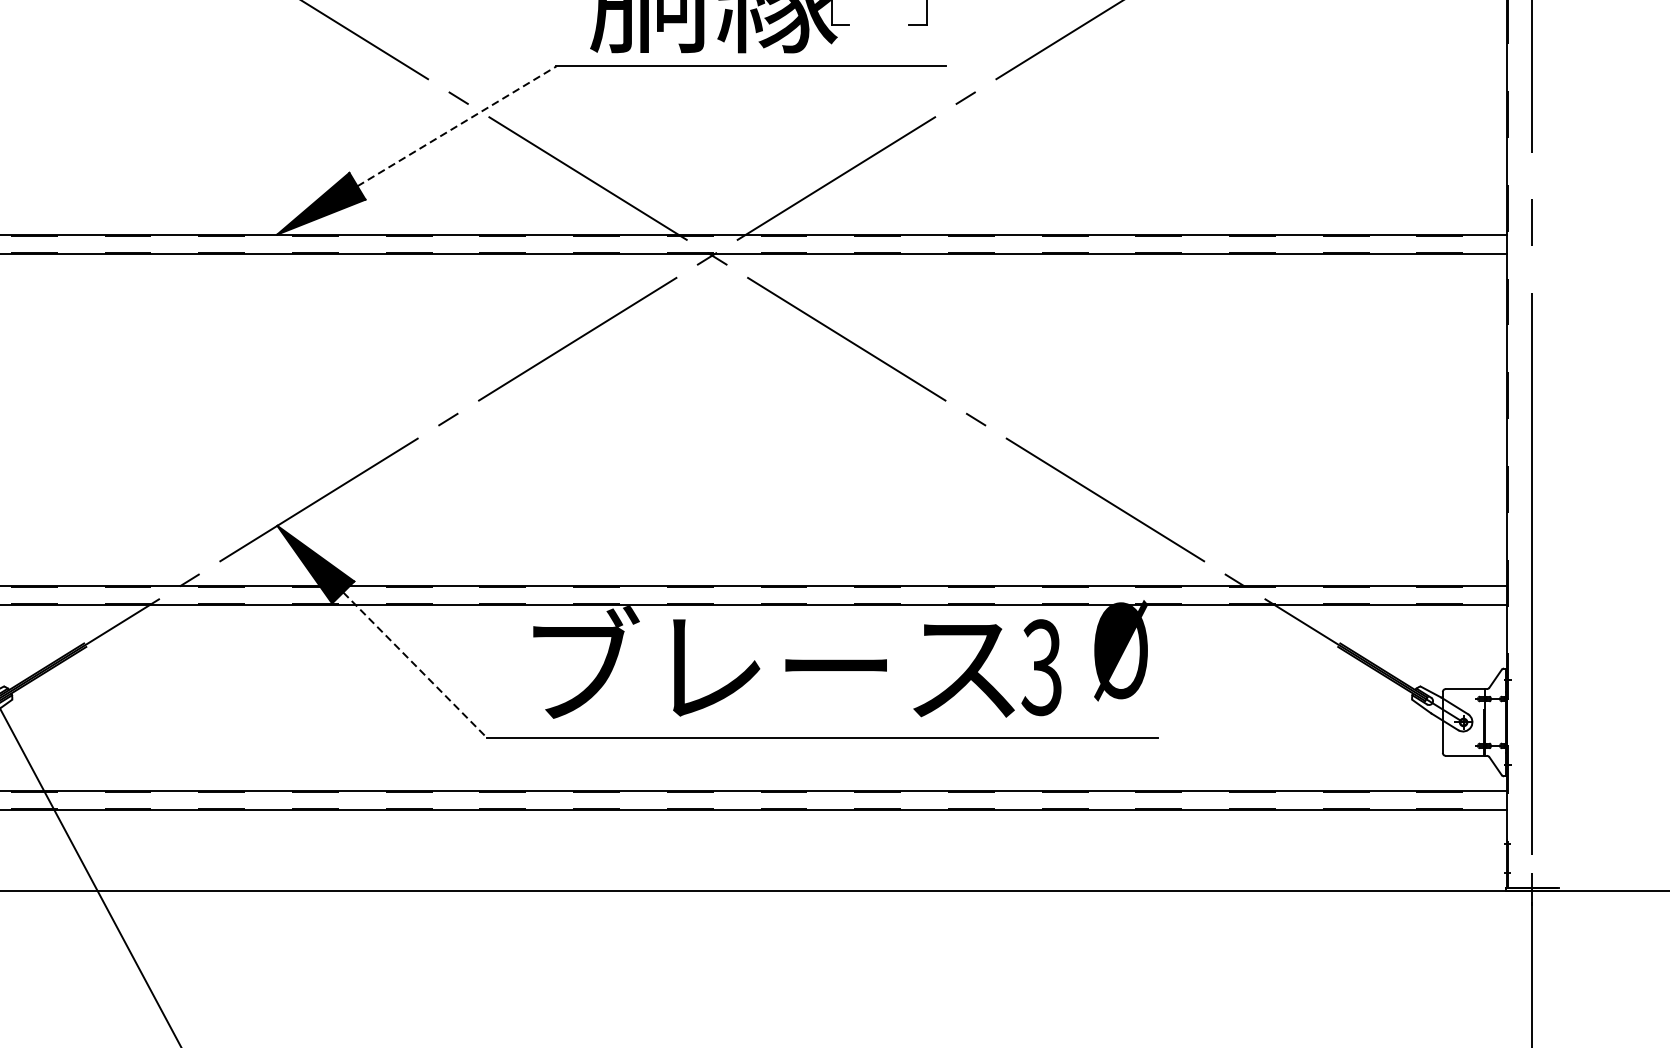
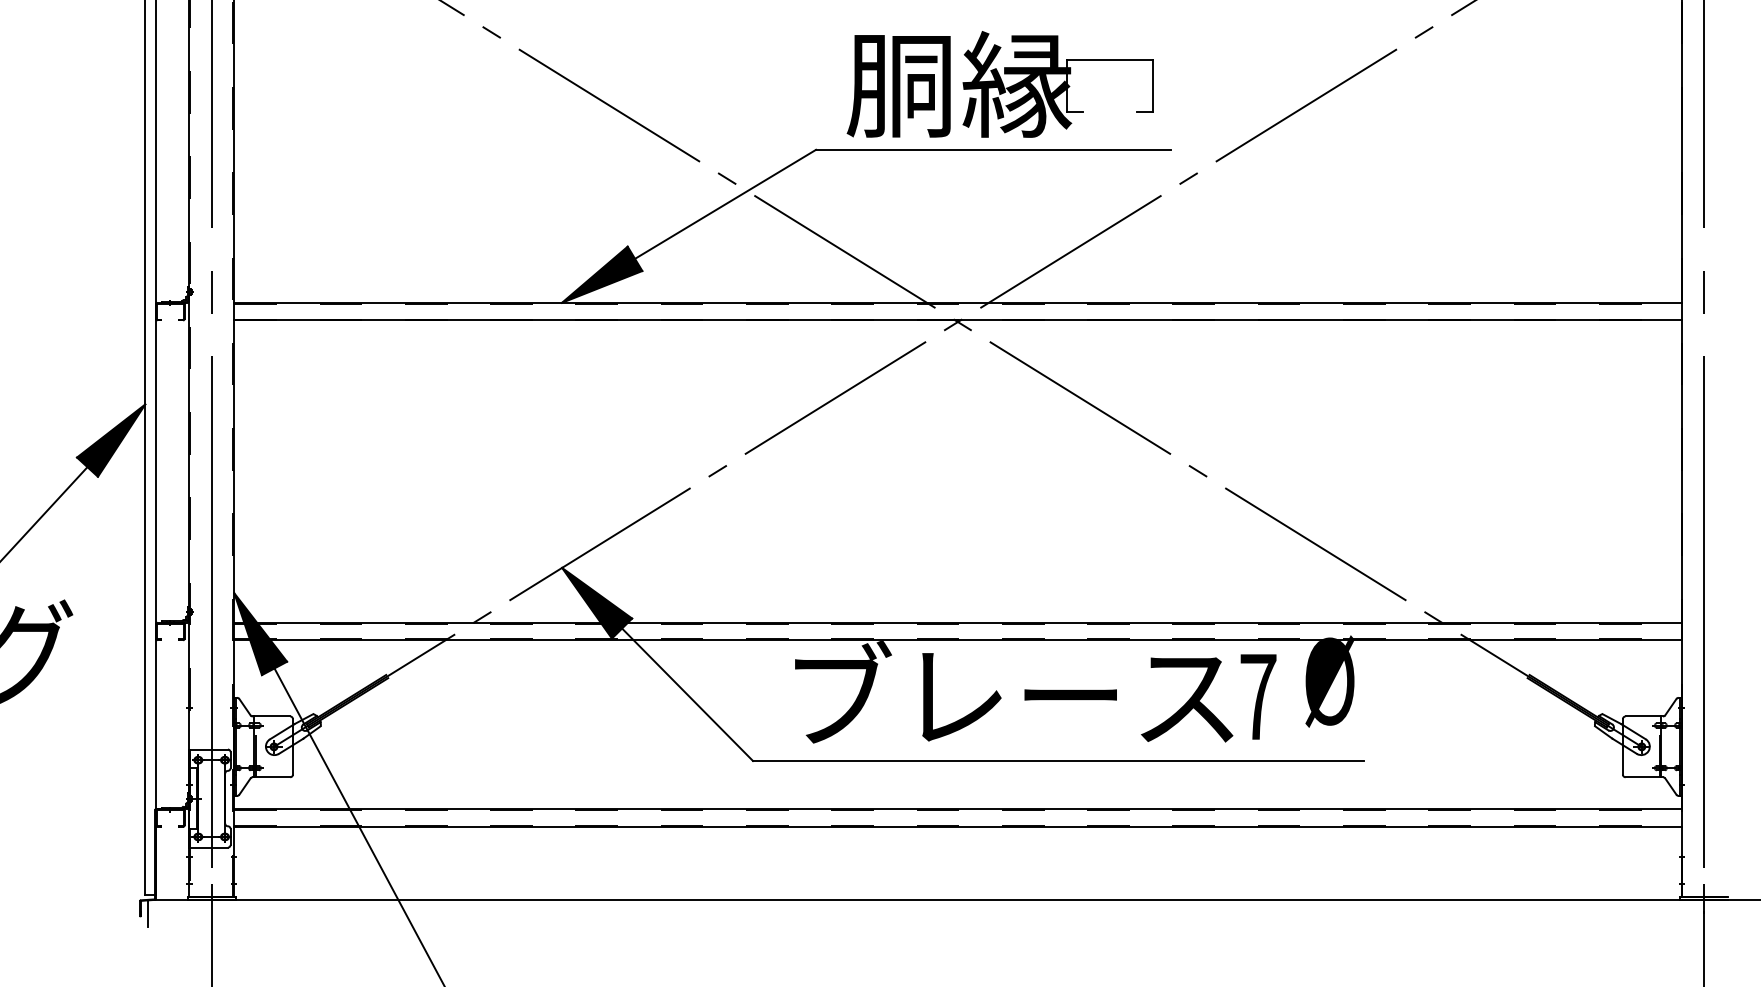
line: (456, 126) -> (725, 204), dashed -> solid
line: (415, 666) -> (687, 695), dashed -> solid
text: (1041, 667) -> (1257, 696), 3 -> 7

